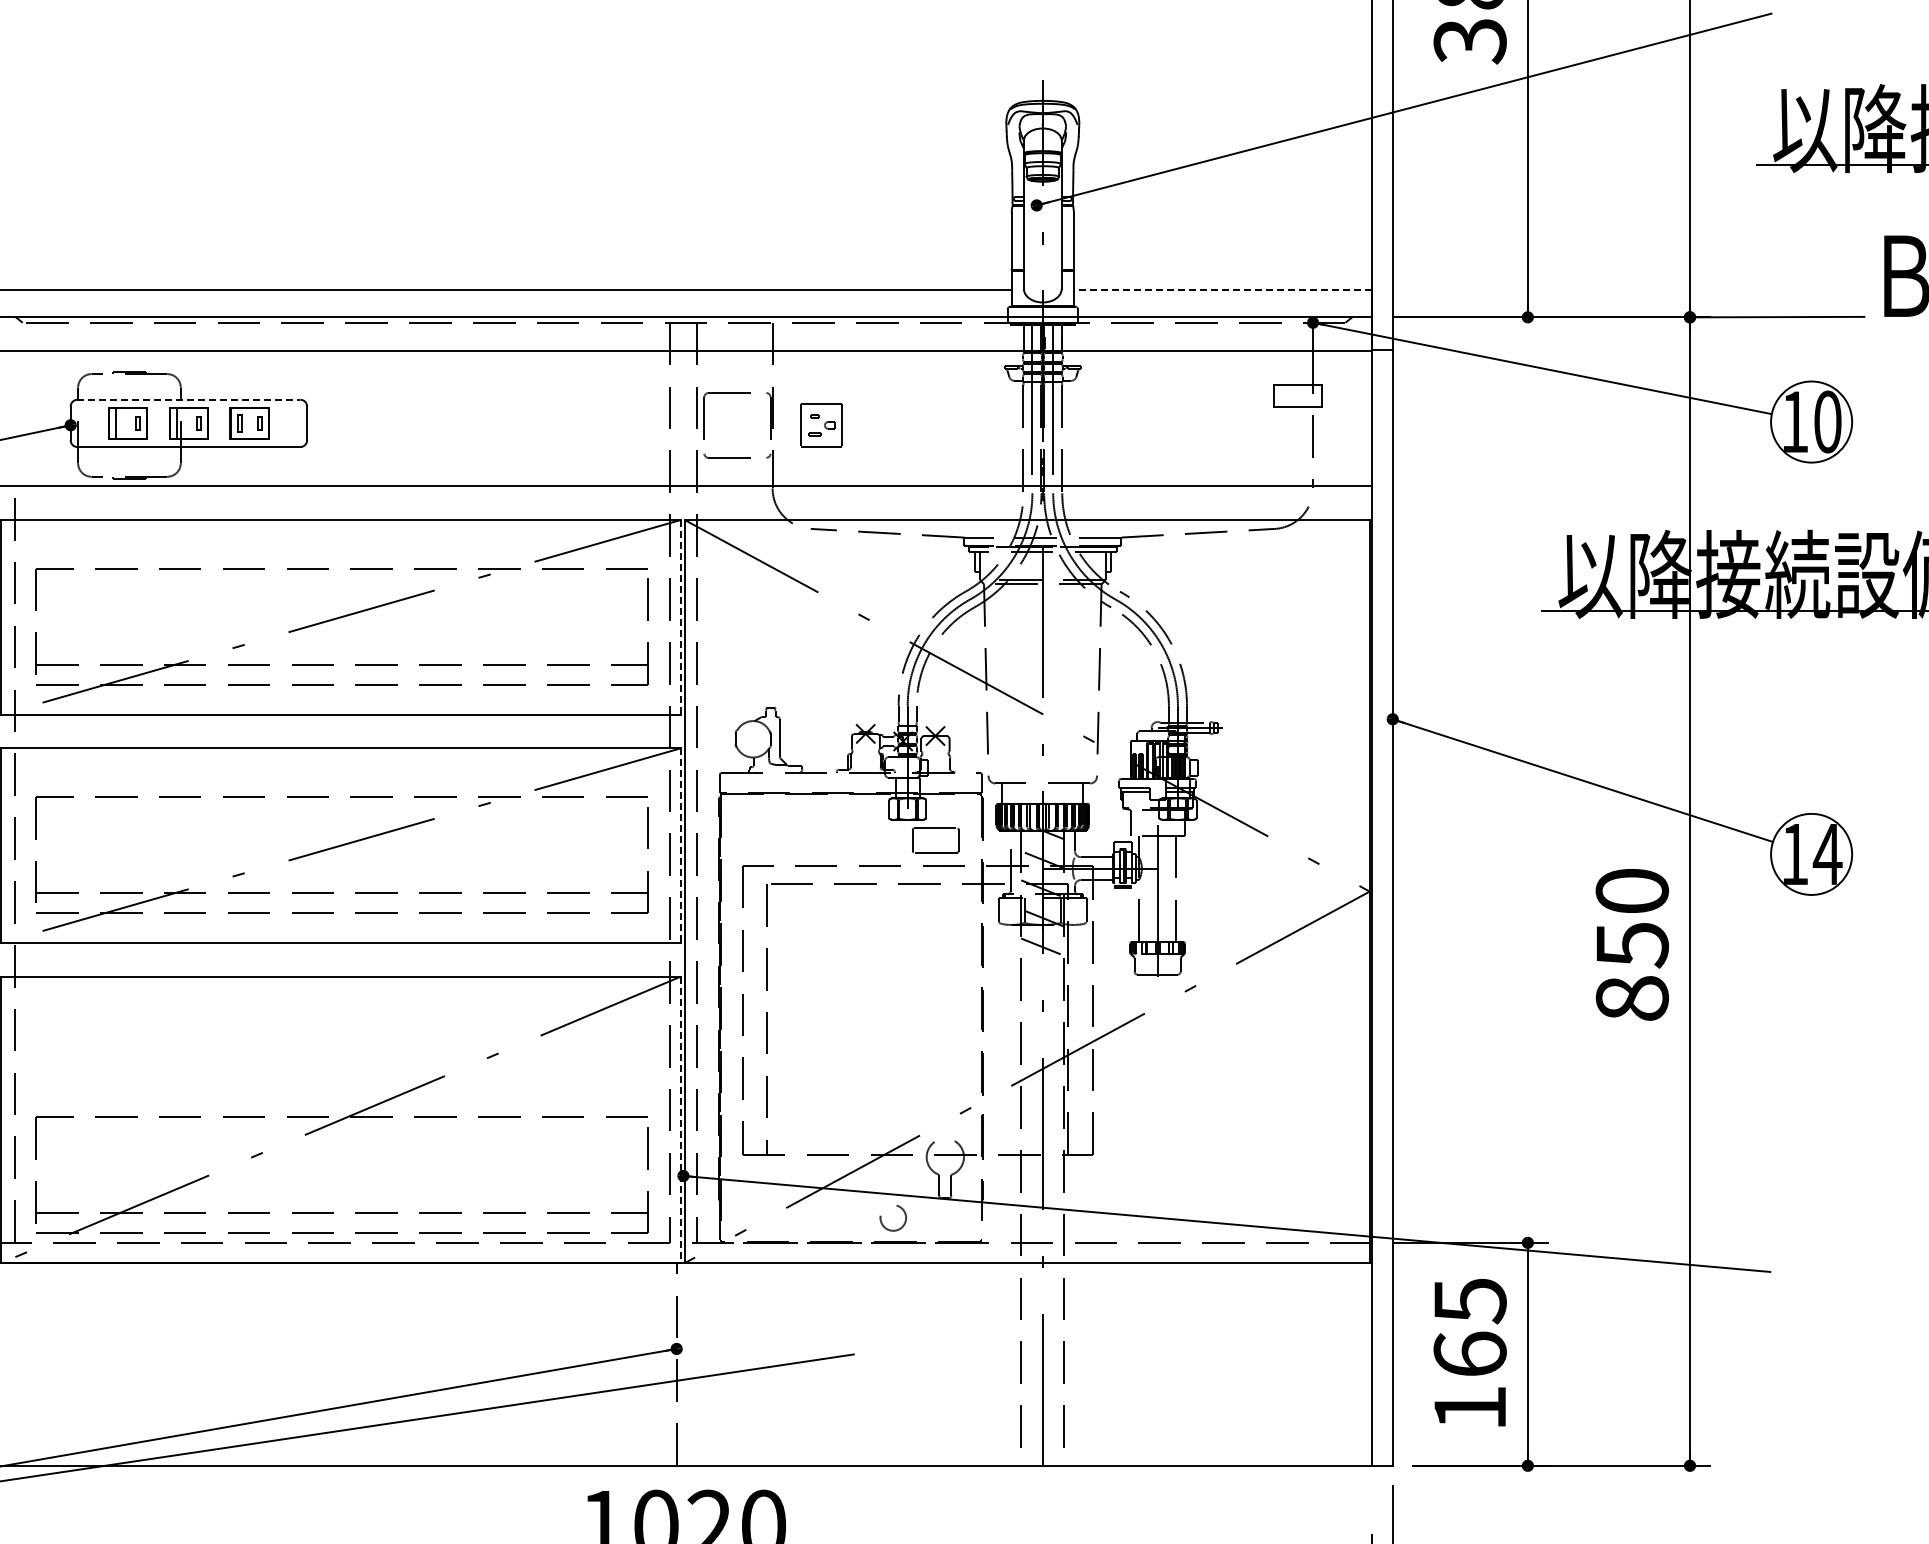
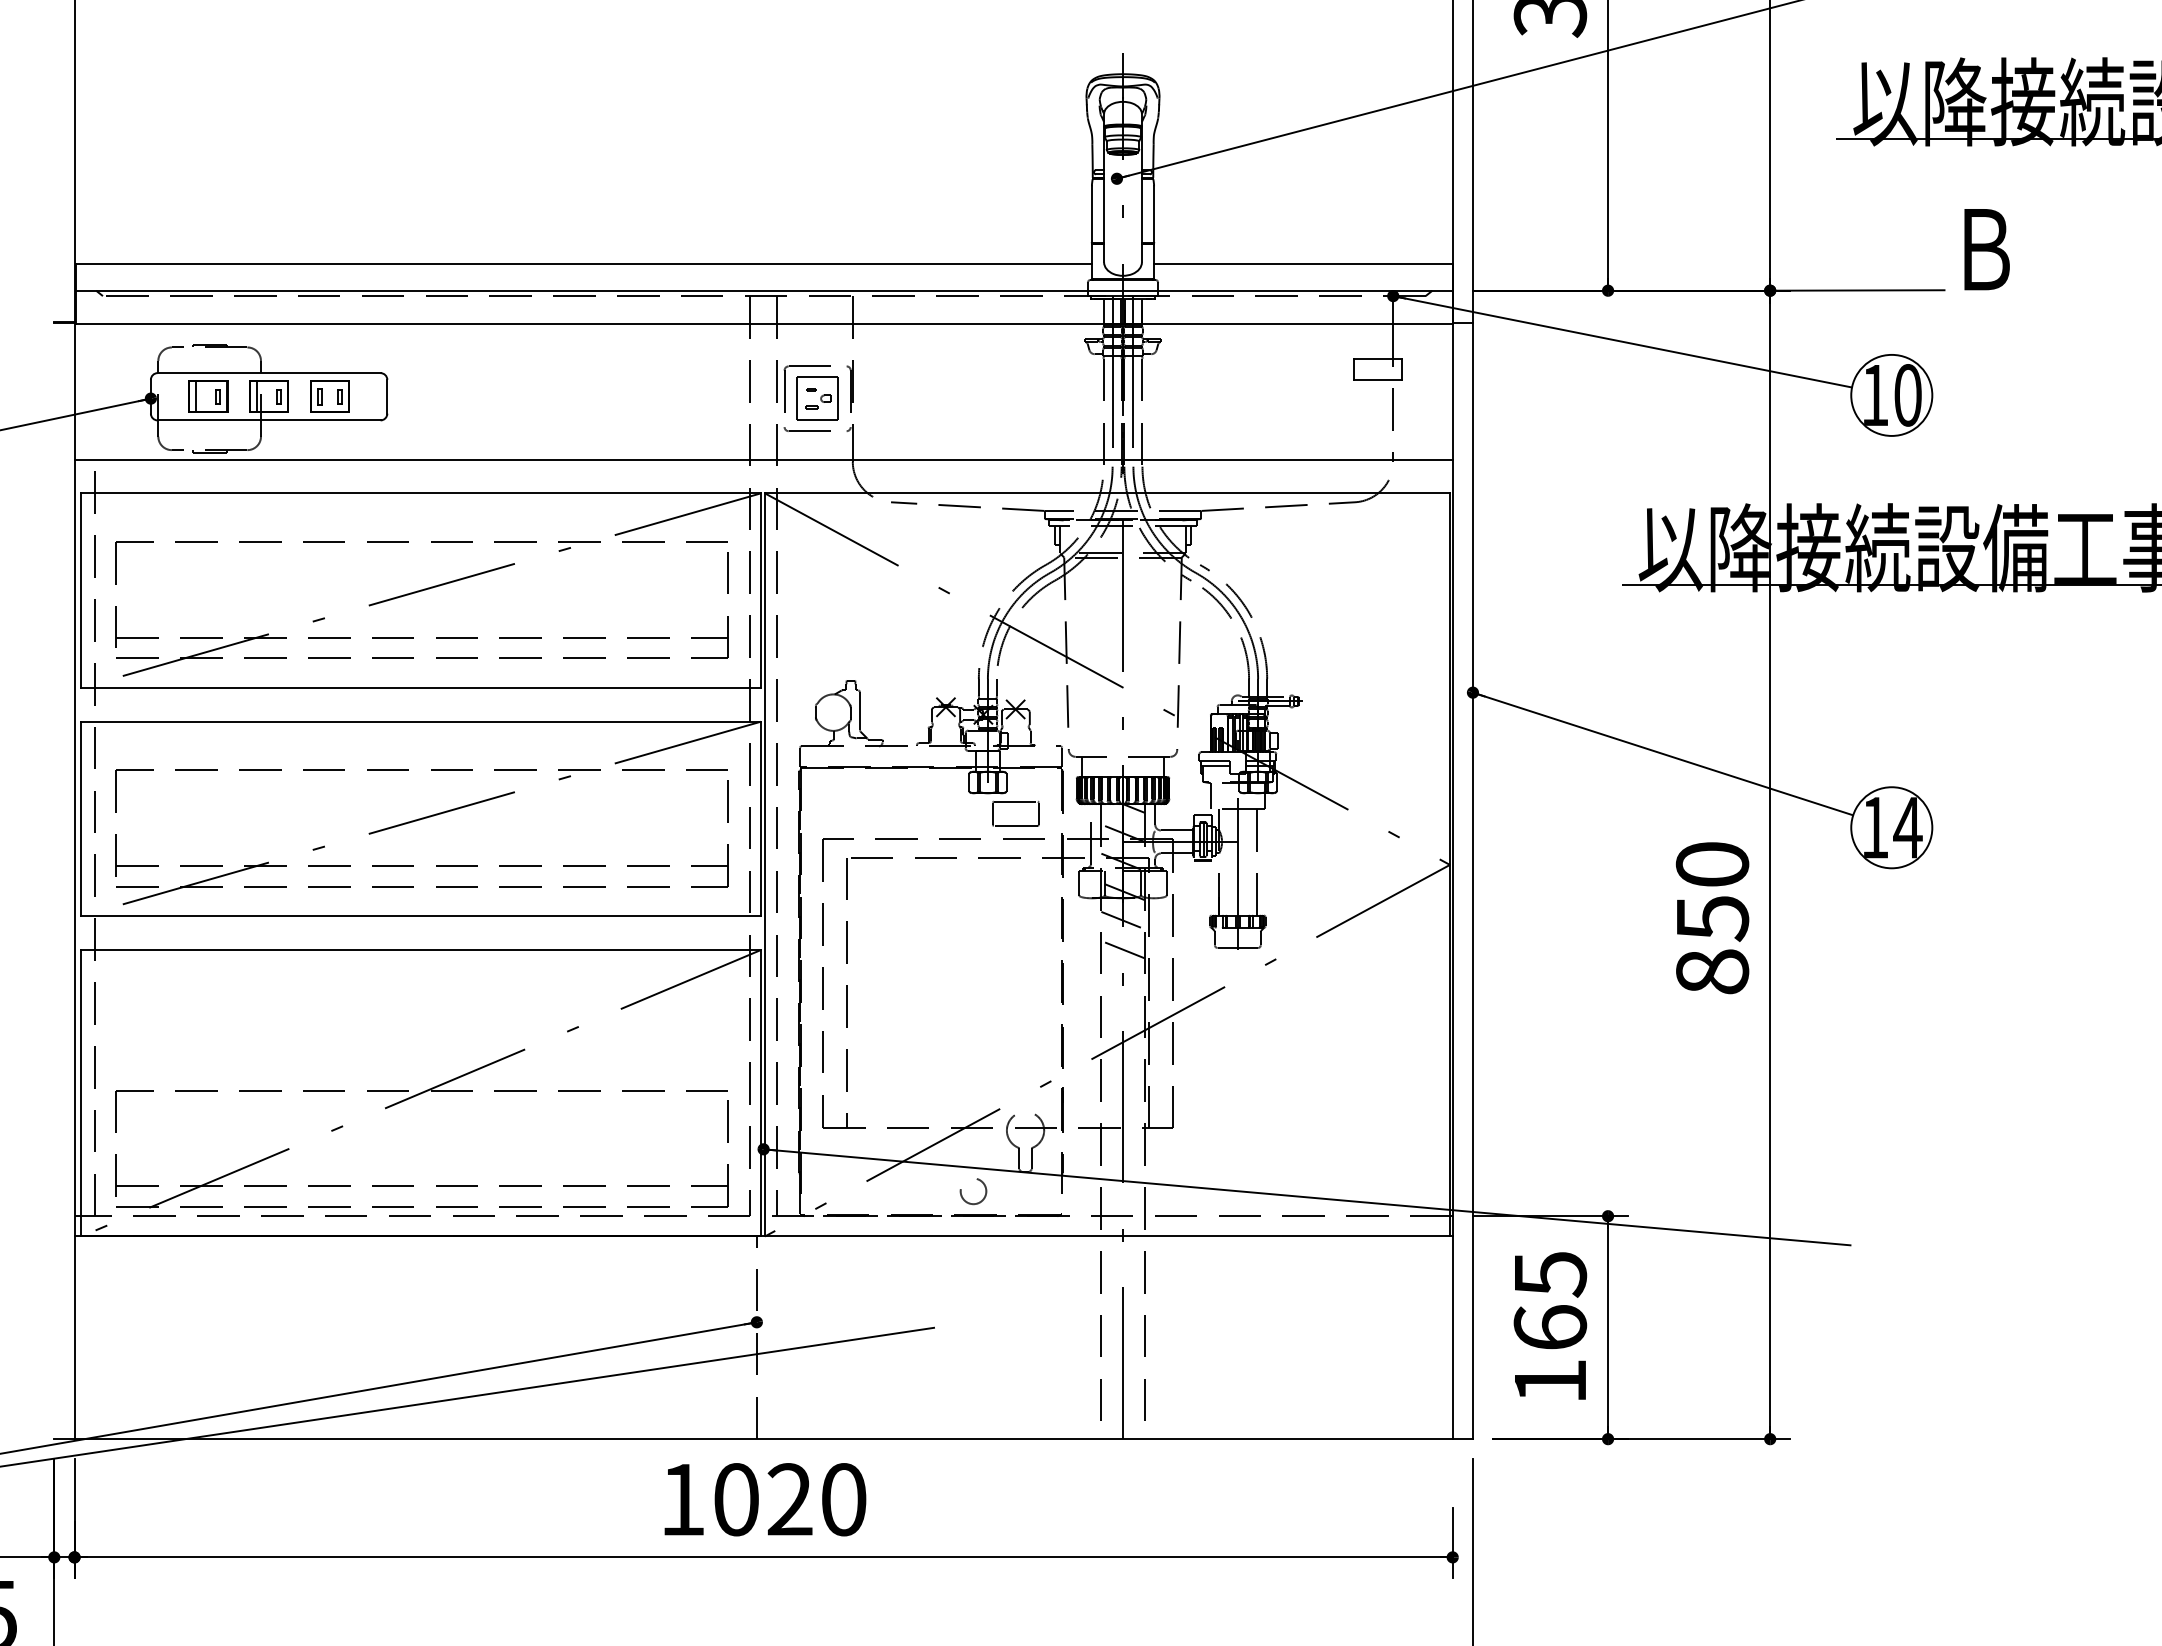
line: (1222, 290) -> (1302, 263), dashed -> solid
line: (189, 400) -> (269, 373), dashed -> solid
part: (821, 425) -> (817, 398), moved
line: (680, 618) -> (760, 591), dashed -> solid
line: (680, 846) -> (760, 819), dashed -> solid
line: (1042, 976) -> (1122, 949), added
line: (680, 1120) -> (760, 1093), dashed -> solid

